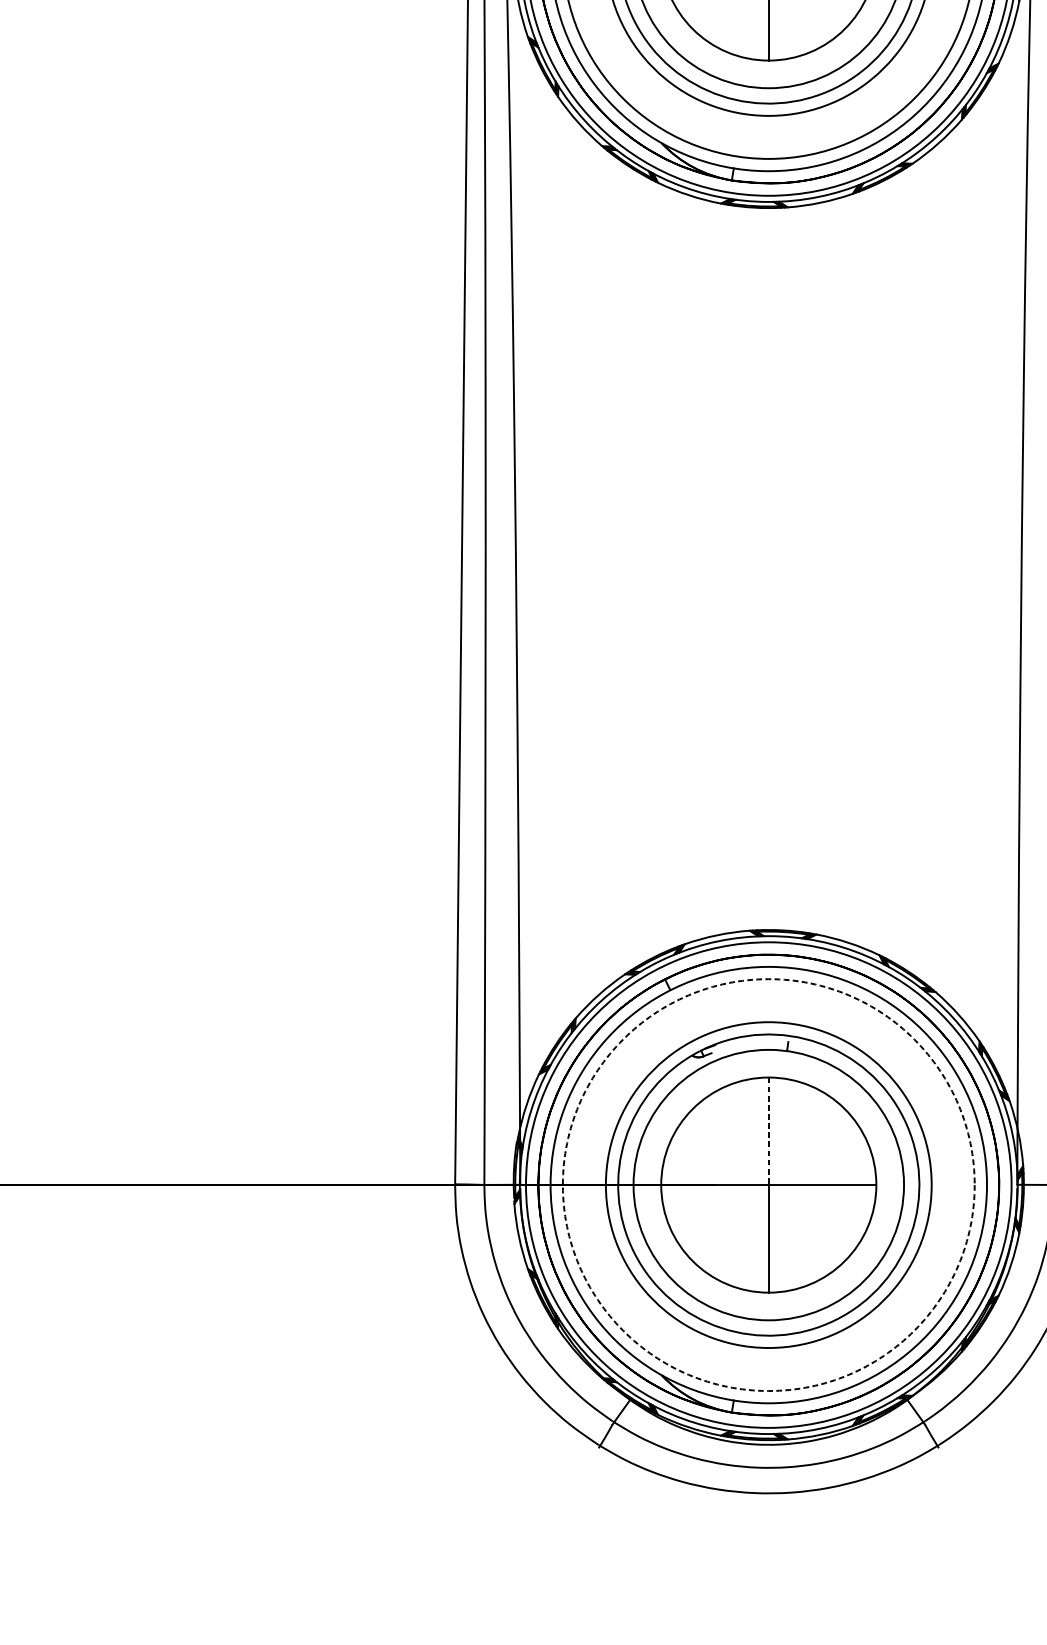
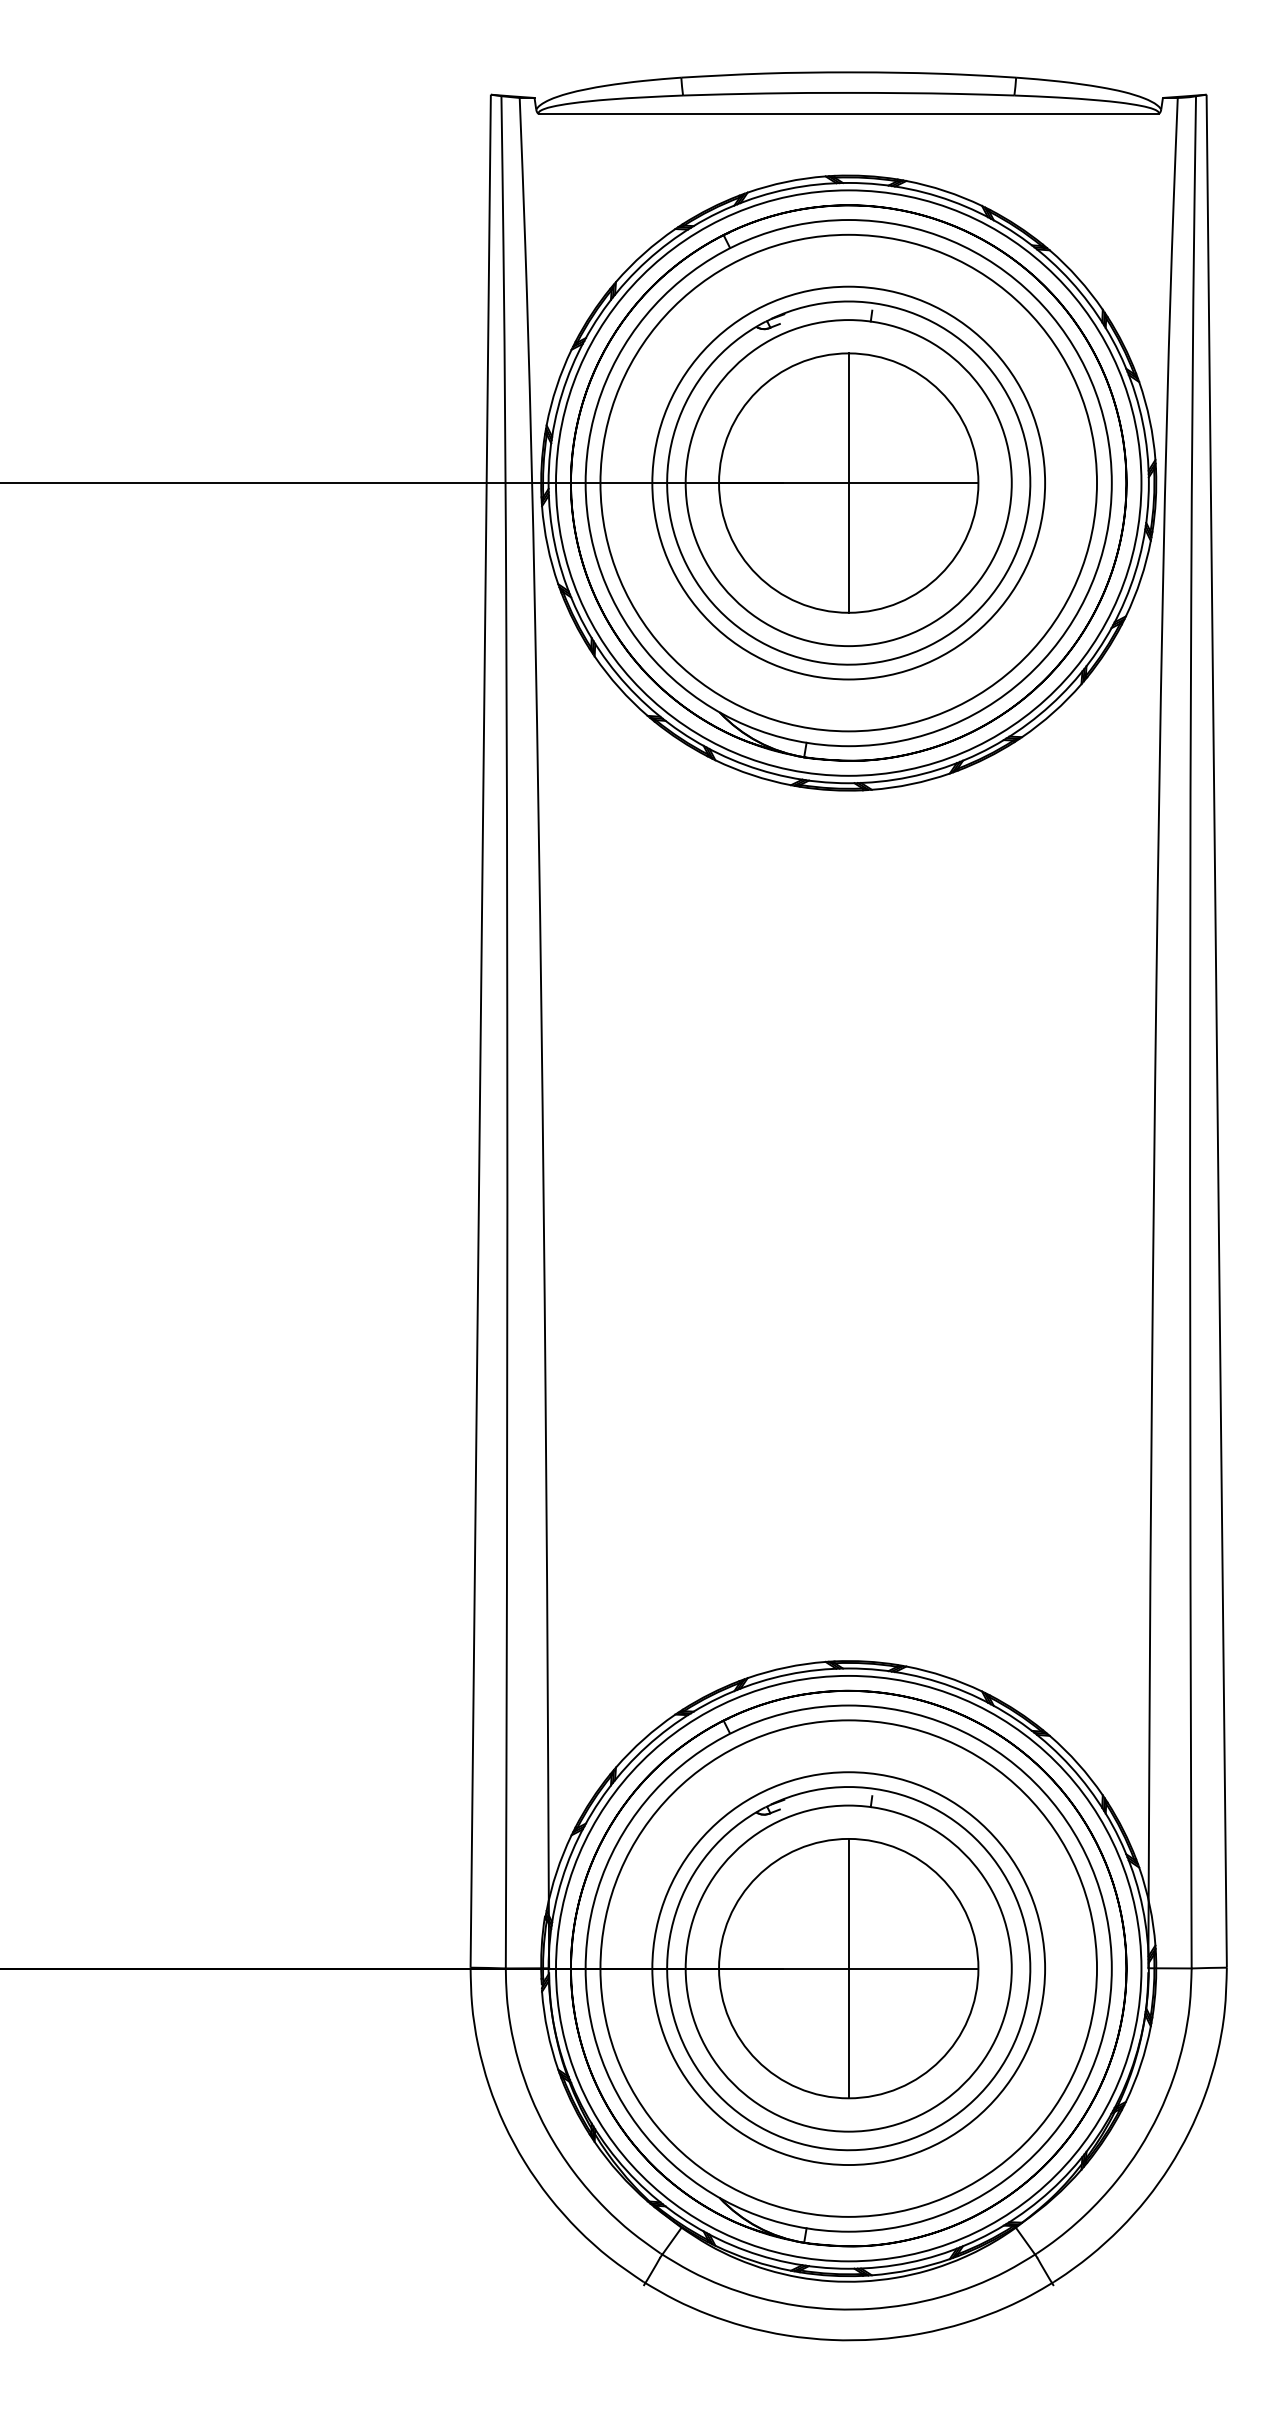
line: (768, 1131) -> (848, 1903), dashed -> solid
circle: (768, 1184) -> (848, 1968), dashed -> solid

